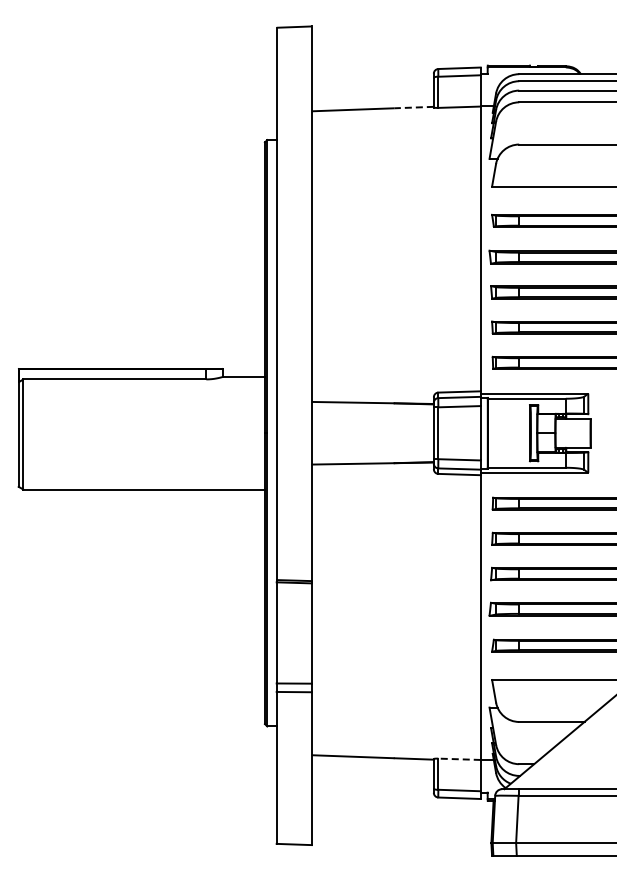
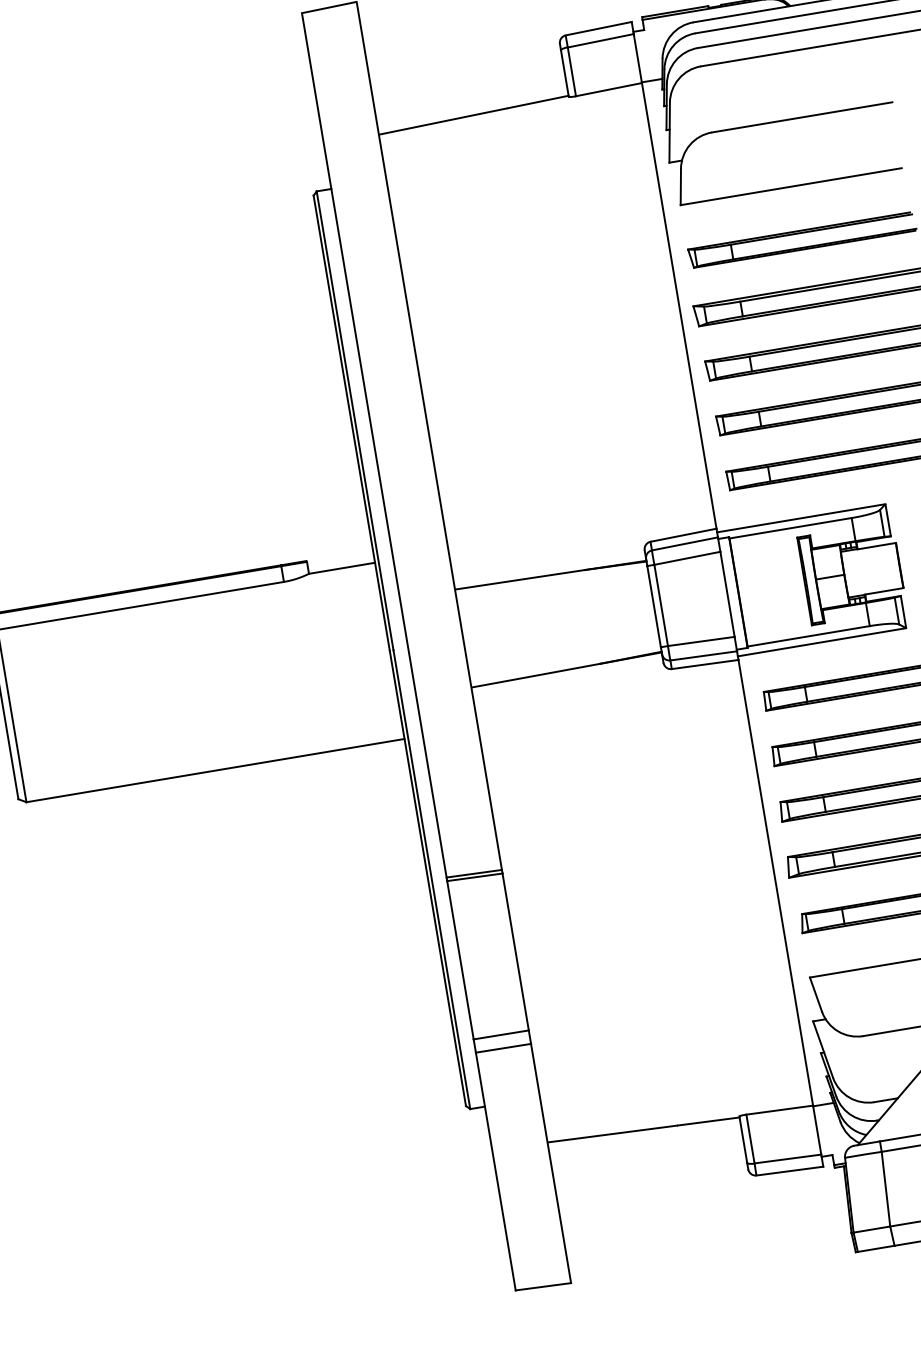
line: (414, 107) -> (538, 101), dashed -> solid
line: (459, 759) -> (779, 1110), dashed -> solid

